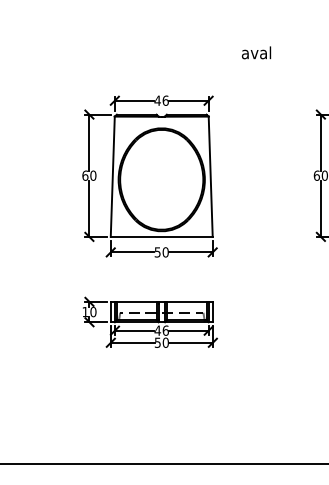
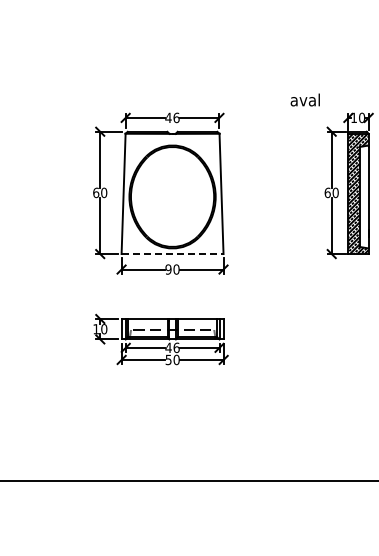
text: (255, 52) -> (304, 99), moved
line: (161, 237) -> (172, 254), solid -> dashed
text: (157, 252) -> (168, 269), 50 -> 90

